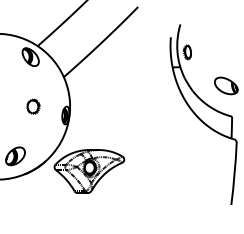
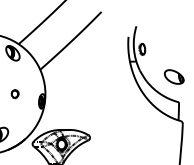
part: (33, 106) -> (15, 93), size x0.7

